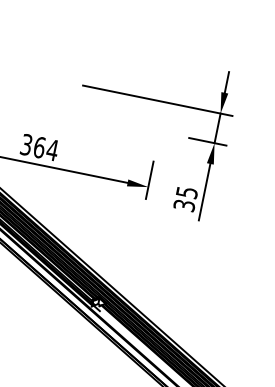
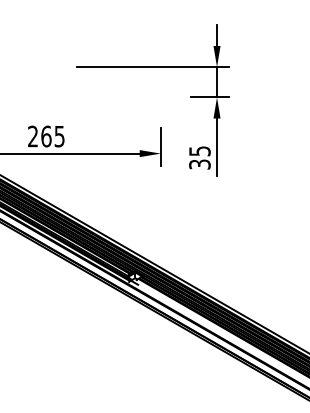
text: (39, 147) -> (46, 136), 364 -> 265

